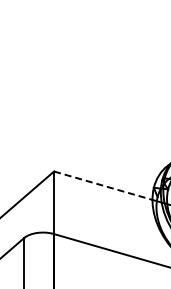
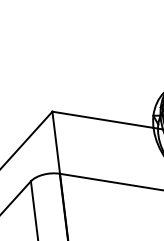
line: (103, 185) -> (103, 119), dashed -> solid

